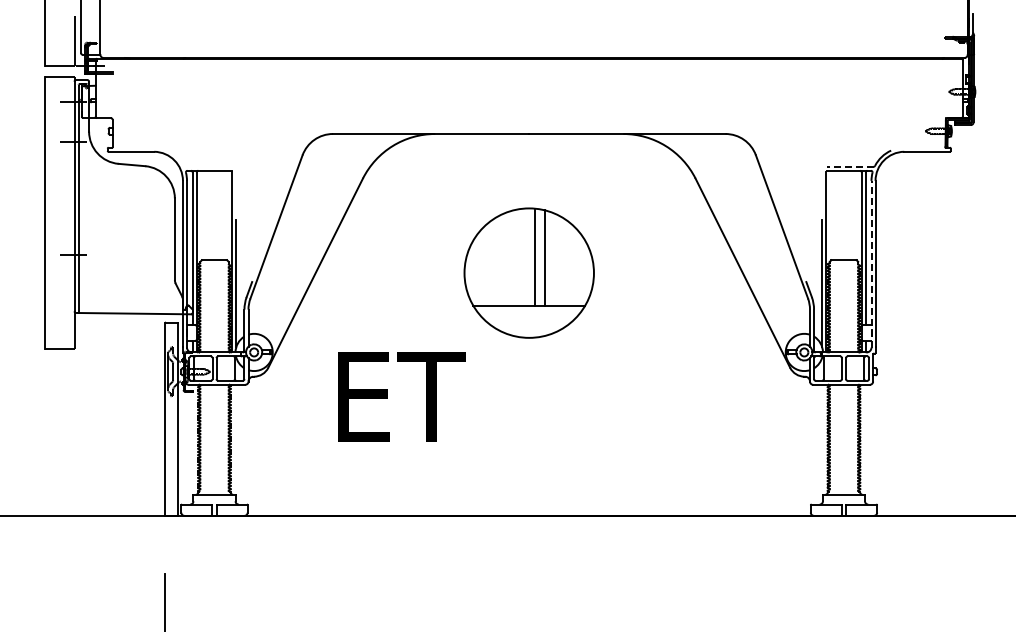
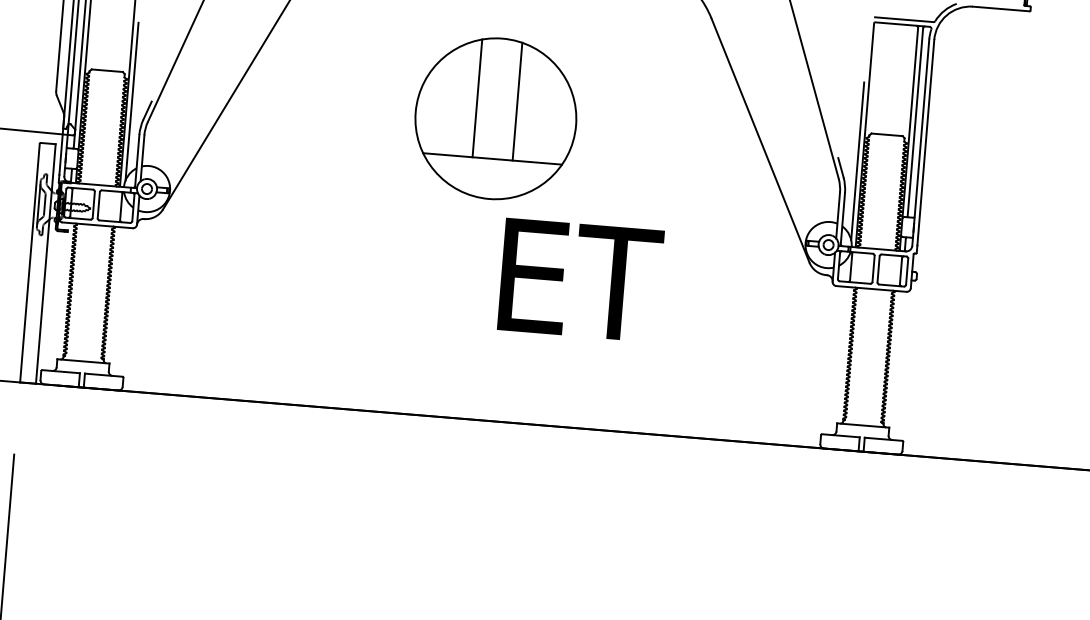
line: (850, 166) -> (904, 19), dashed -> solid
line: (535, 257) -> (477, 97), moved
line: (871, 263) -> (920, 141), dashed -> solid
text: (401, 396) -> (580, 279), moved

